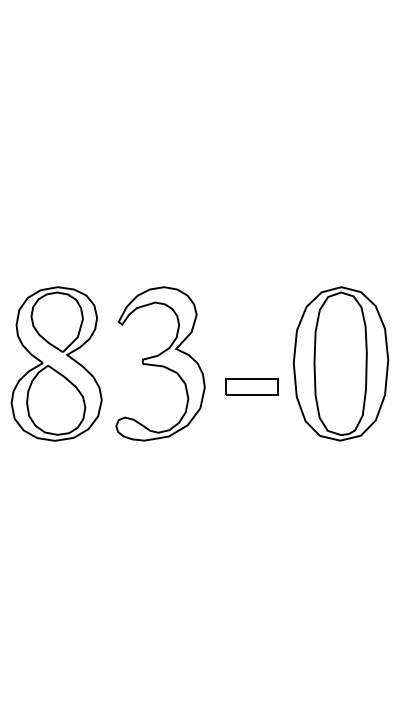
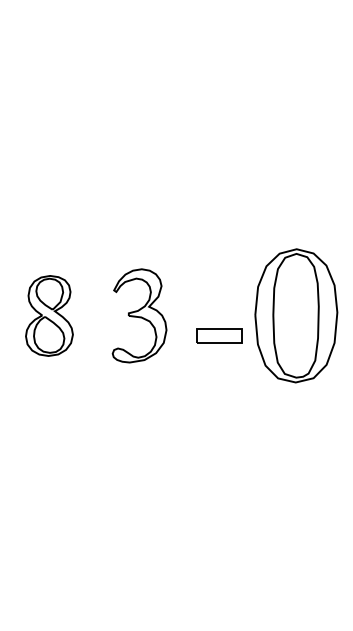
part: (56, 363) -> (49, 315), size x0.6
part: (160, 363) -> (139, 315), size x0.7

